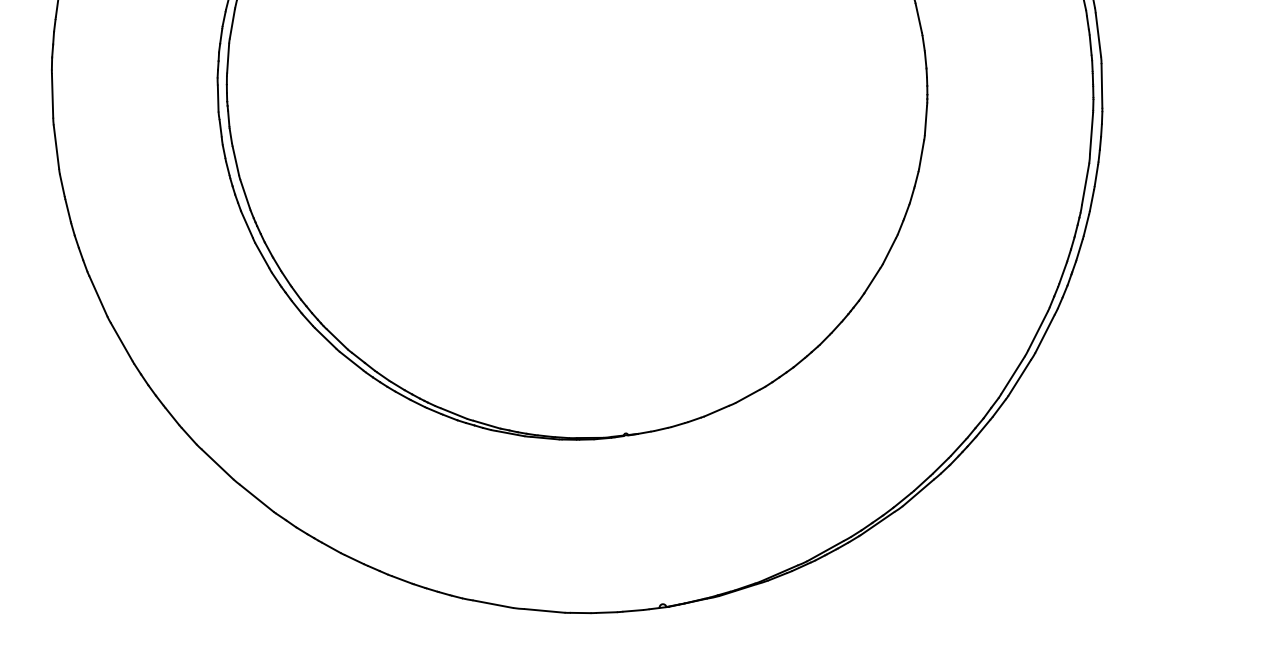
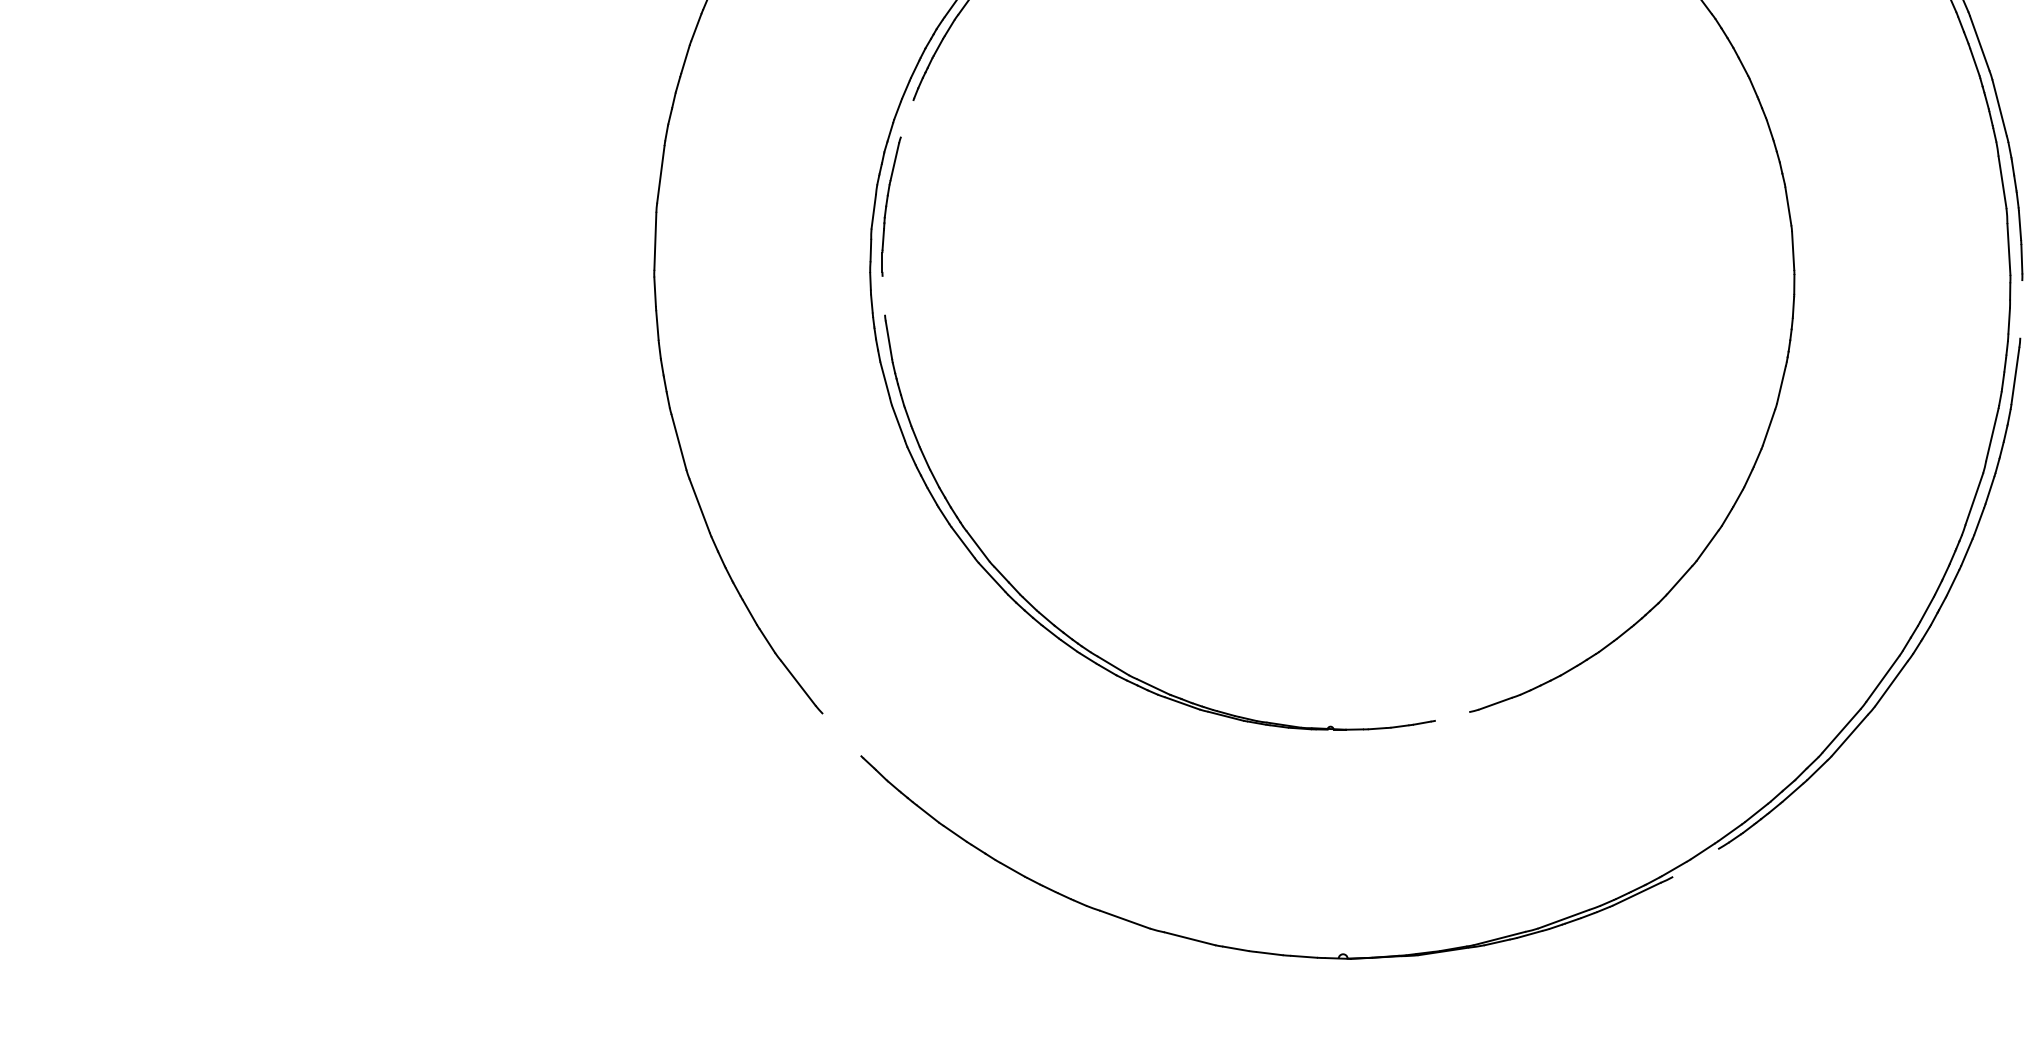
line: (232, 23) -> (907, 118), removed
line: (1098, 34) -> (2021, 309), removed
line: (235, 160) -> (883, 295), removed
line: (716, 411) -> (1452, 716), removed
line: (918, 492) -> (1695, 862), removed
line: (256, 498) -> (841, 734), removed

